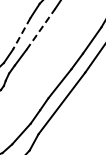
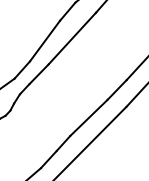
line: (40, 29) -> (71, 38), dashed -> solid
line: (21, 34) -> (44, 42), dashed -> solid

